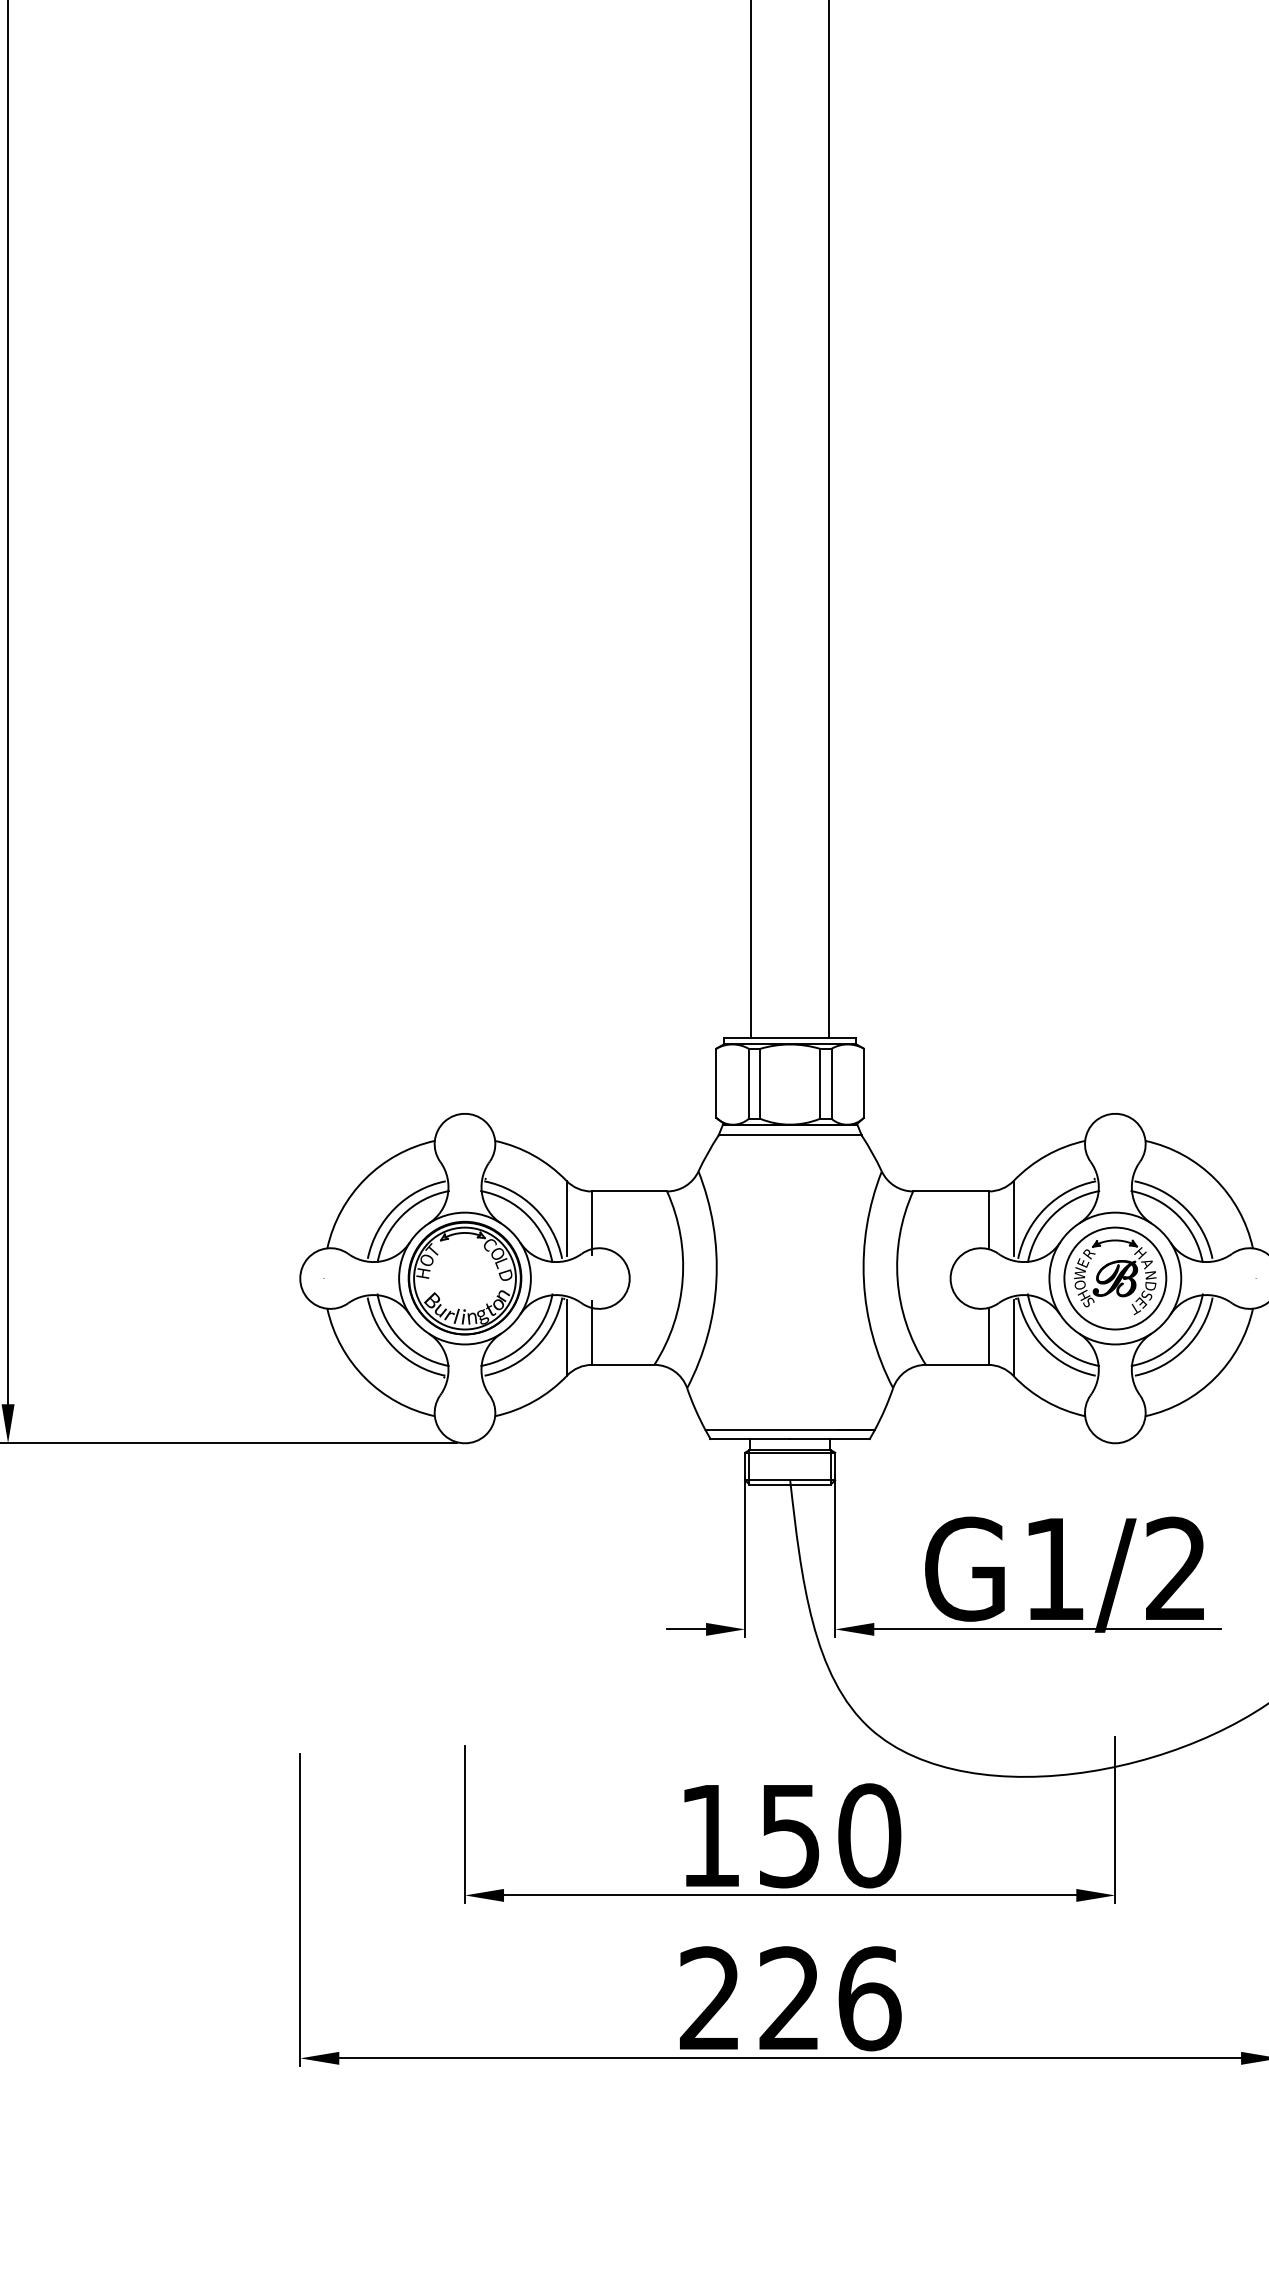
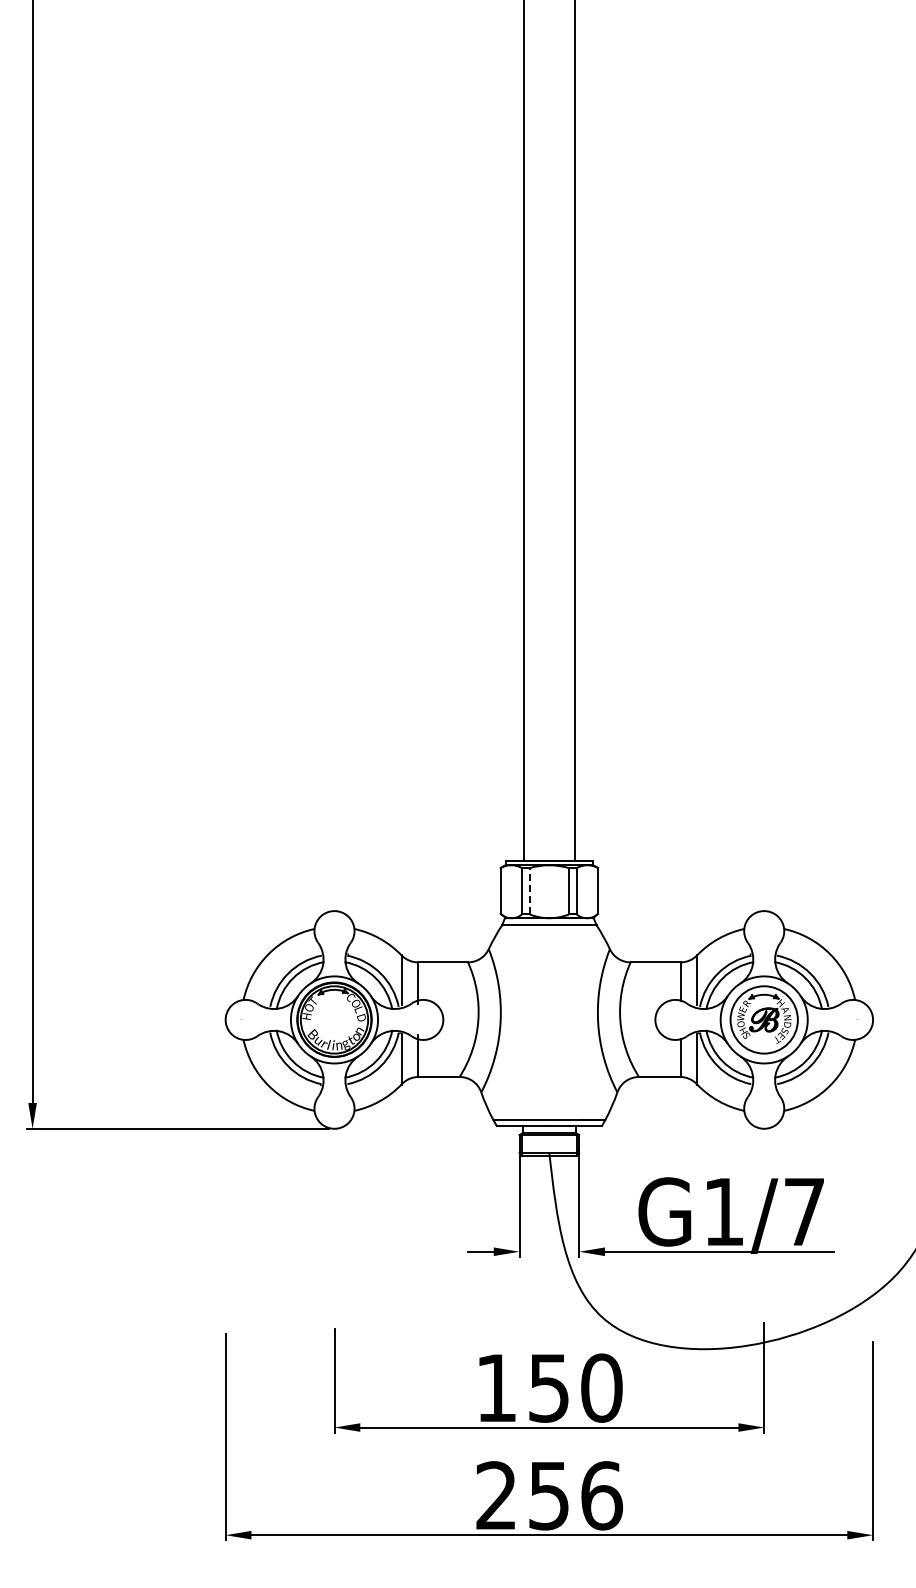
line: (760, 1082) -> (529, 890), solid -> dashed
text: (1174, 1568) -> (803, 1211), G1/2 -> G1/7
text: (788, 1998) -> (548, 1495), 226 -> 256

